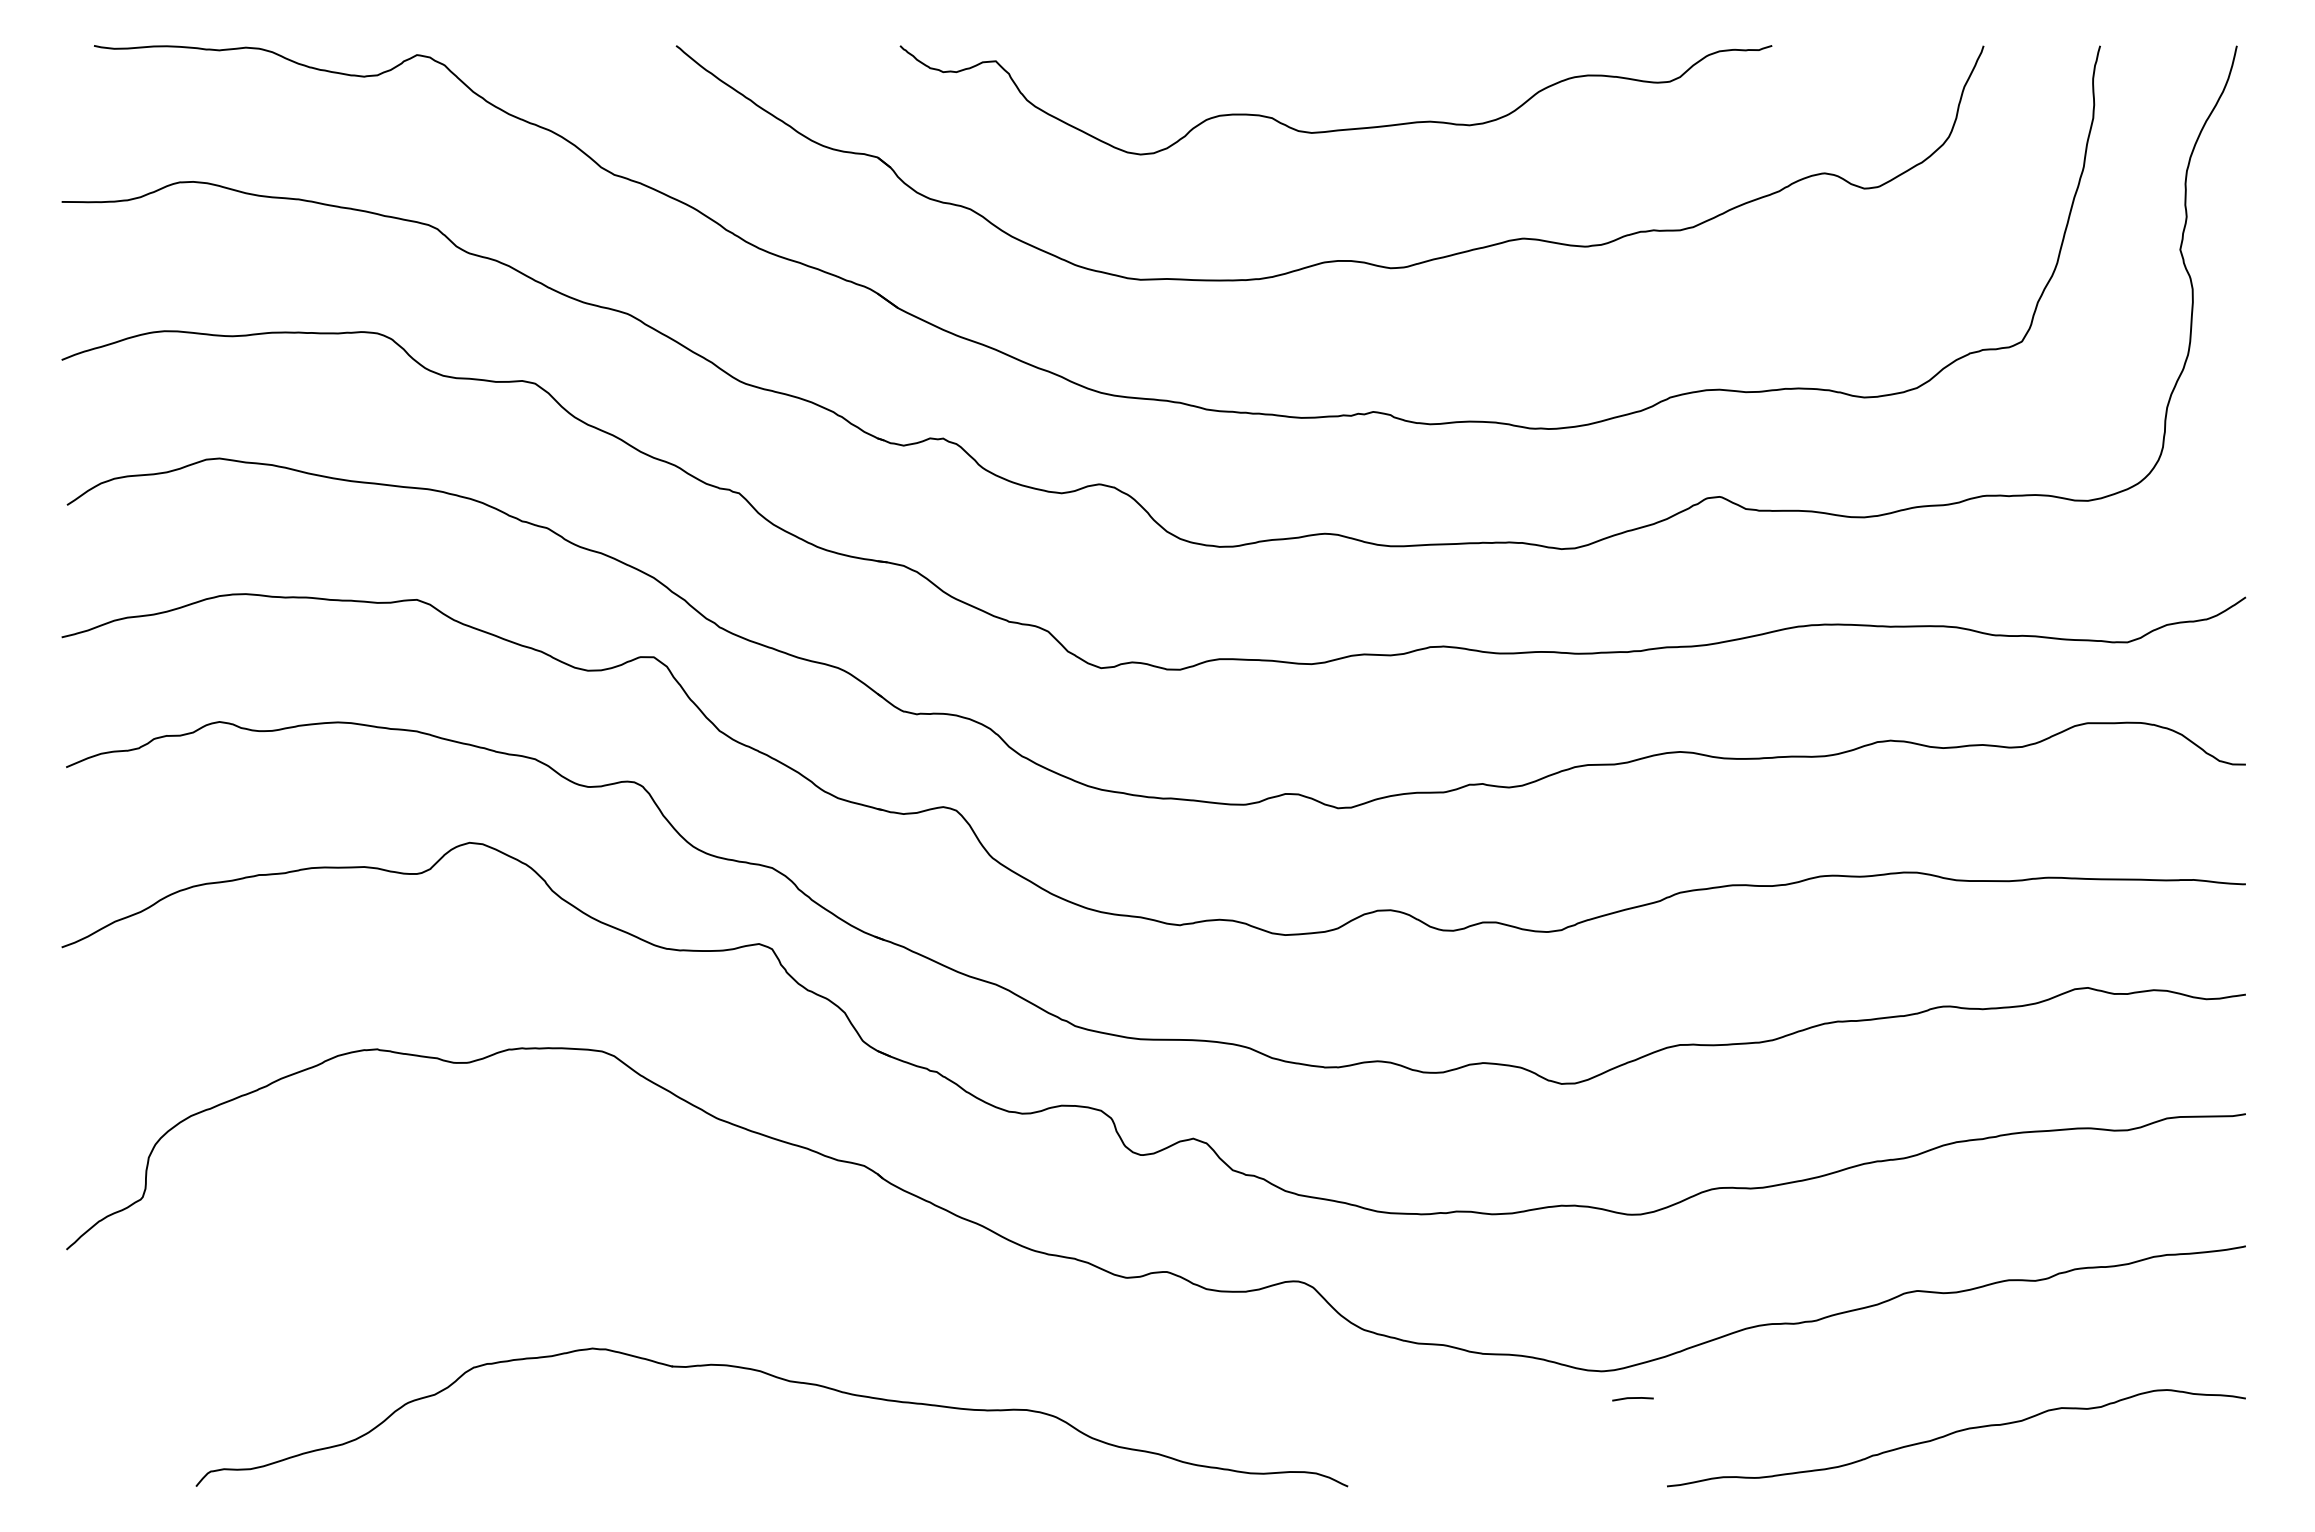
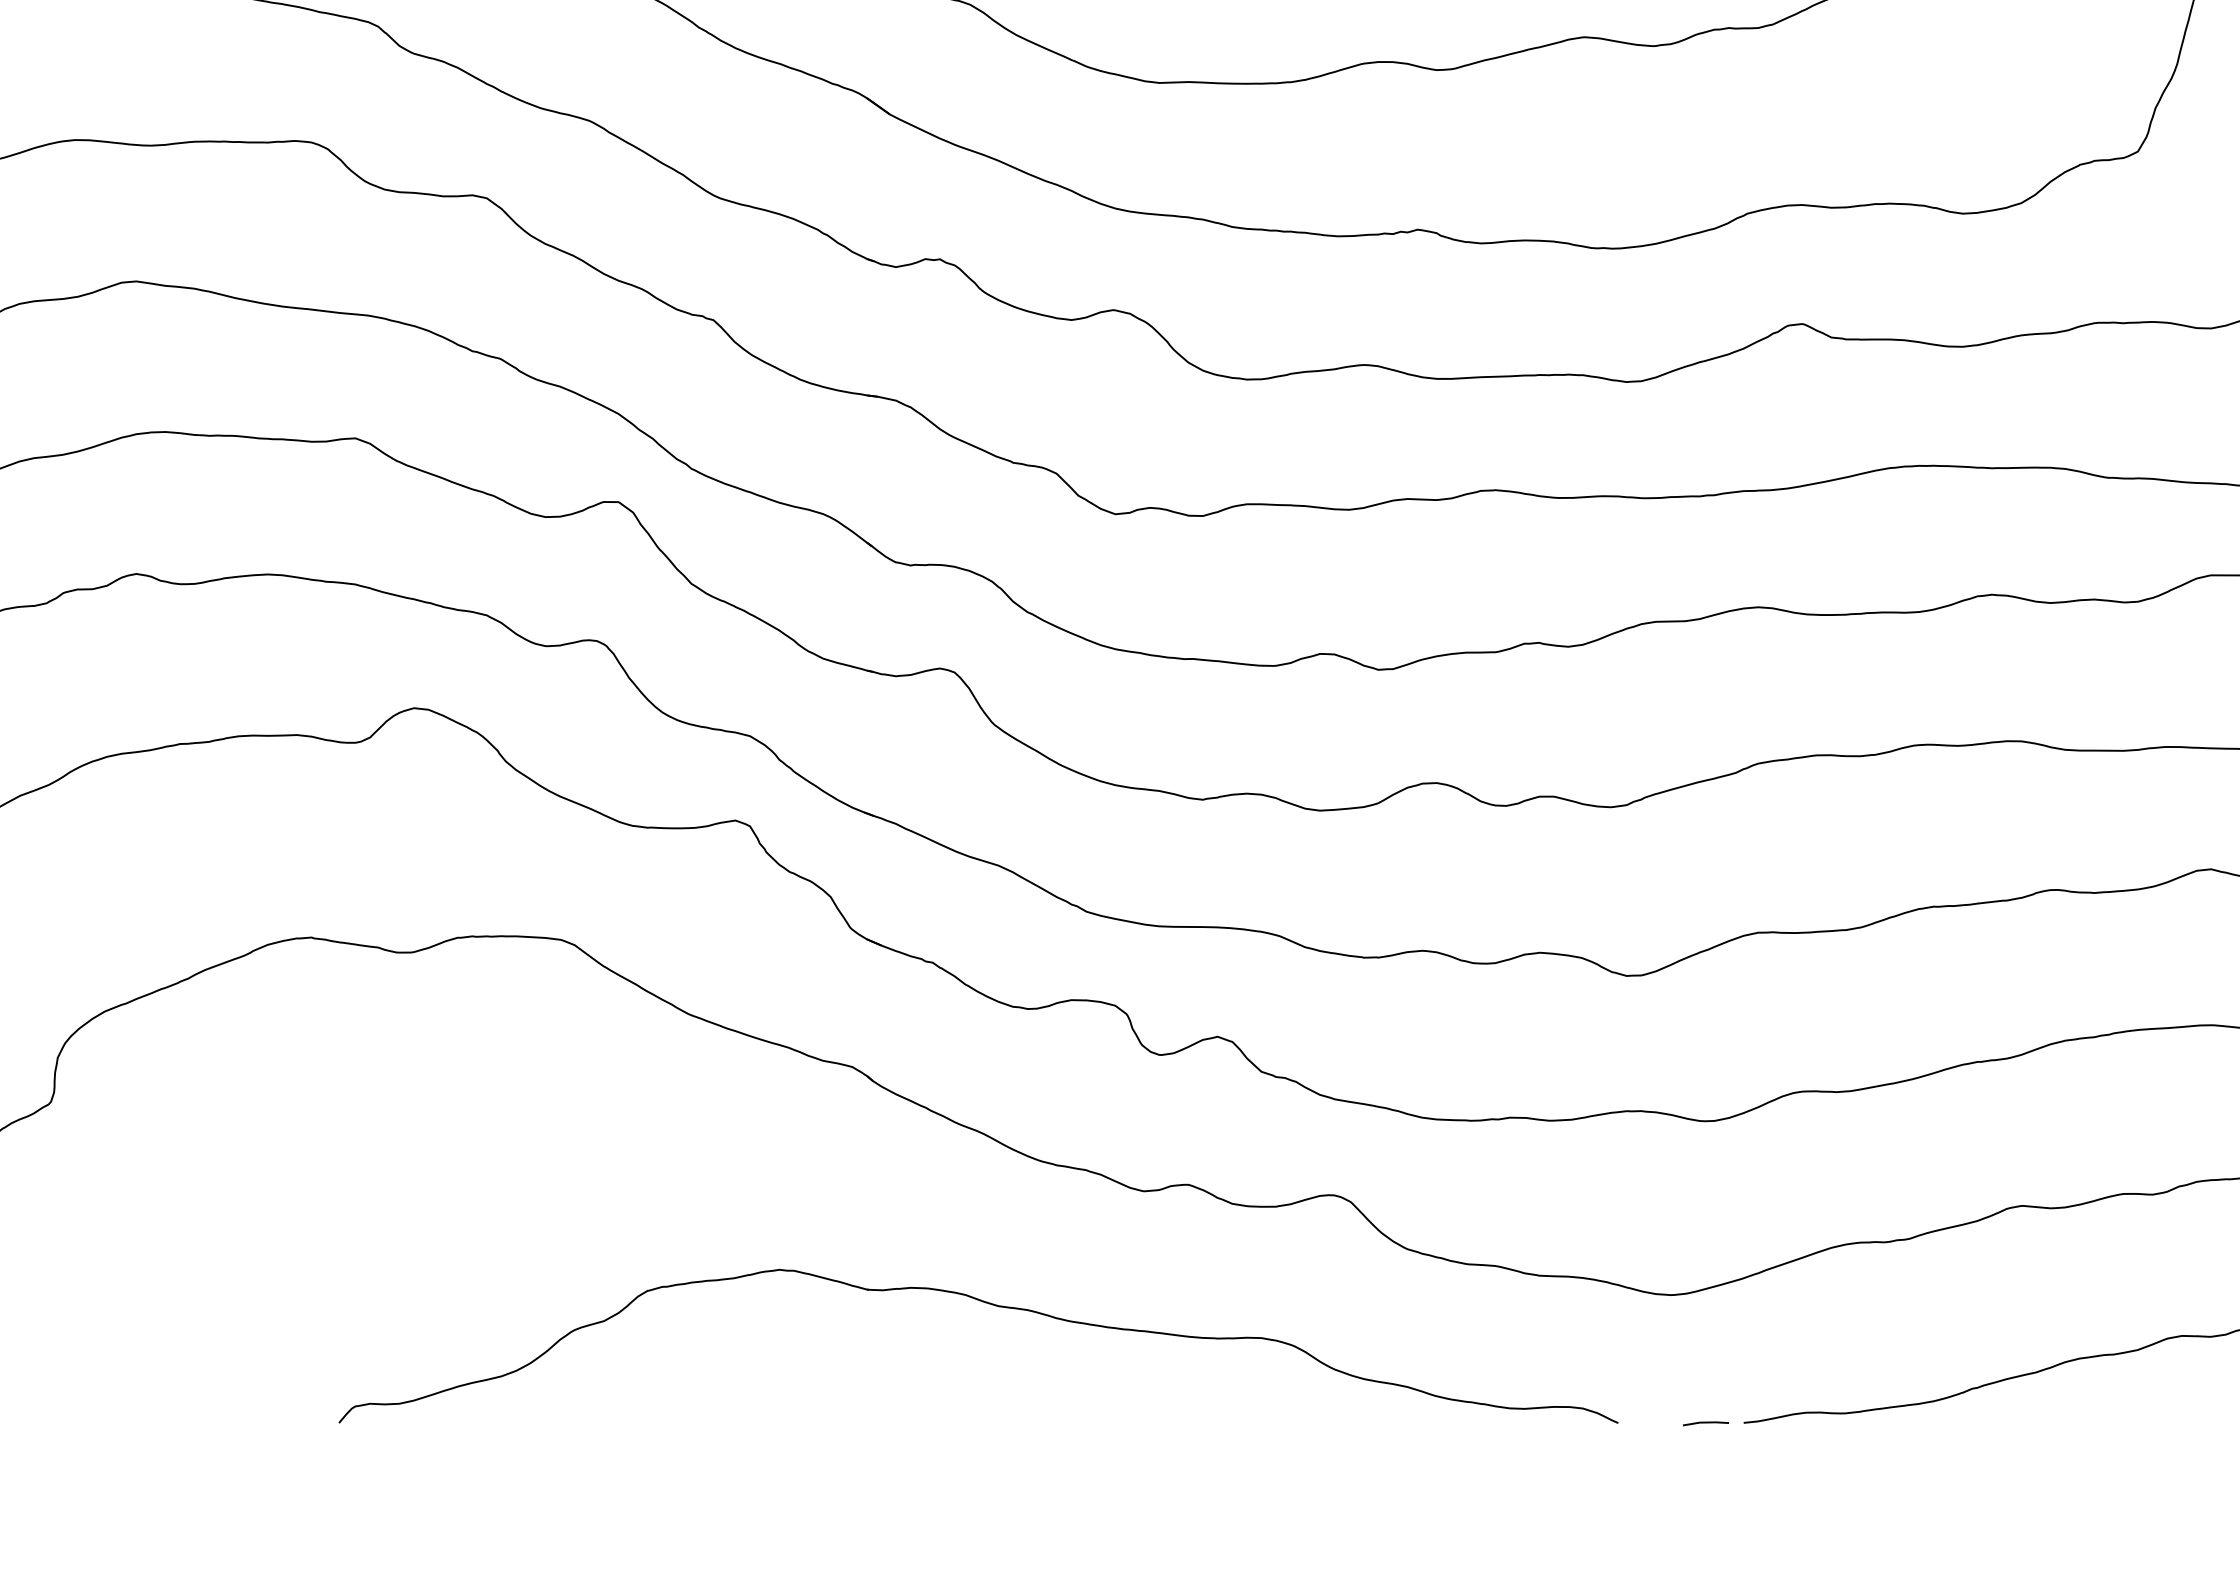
part: (783, 1380) -> (991, 1305), moved
line: (1632, 1398) -> (1705, 1423), moved

